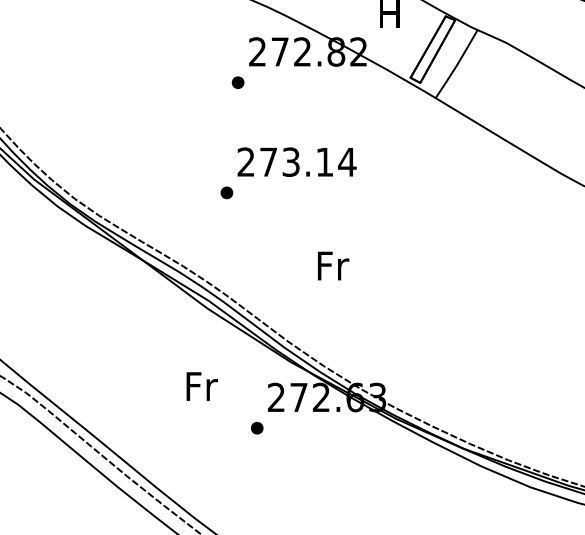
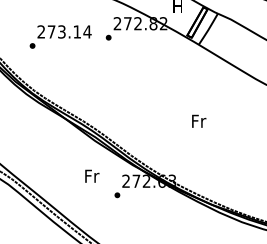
text: (288, 172) -> (60, 36), moved
text: (334, 264) -> (199, 120), moved

